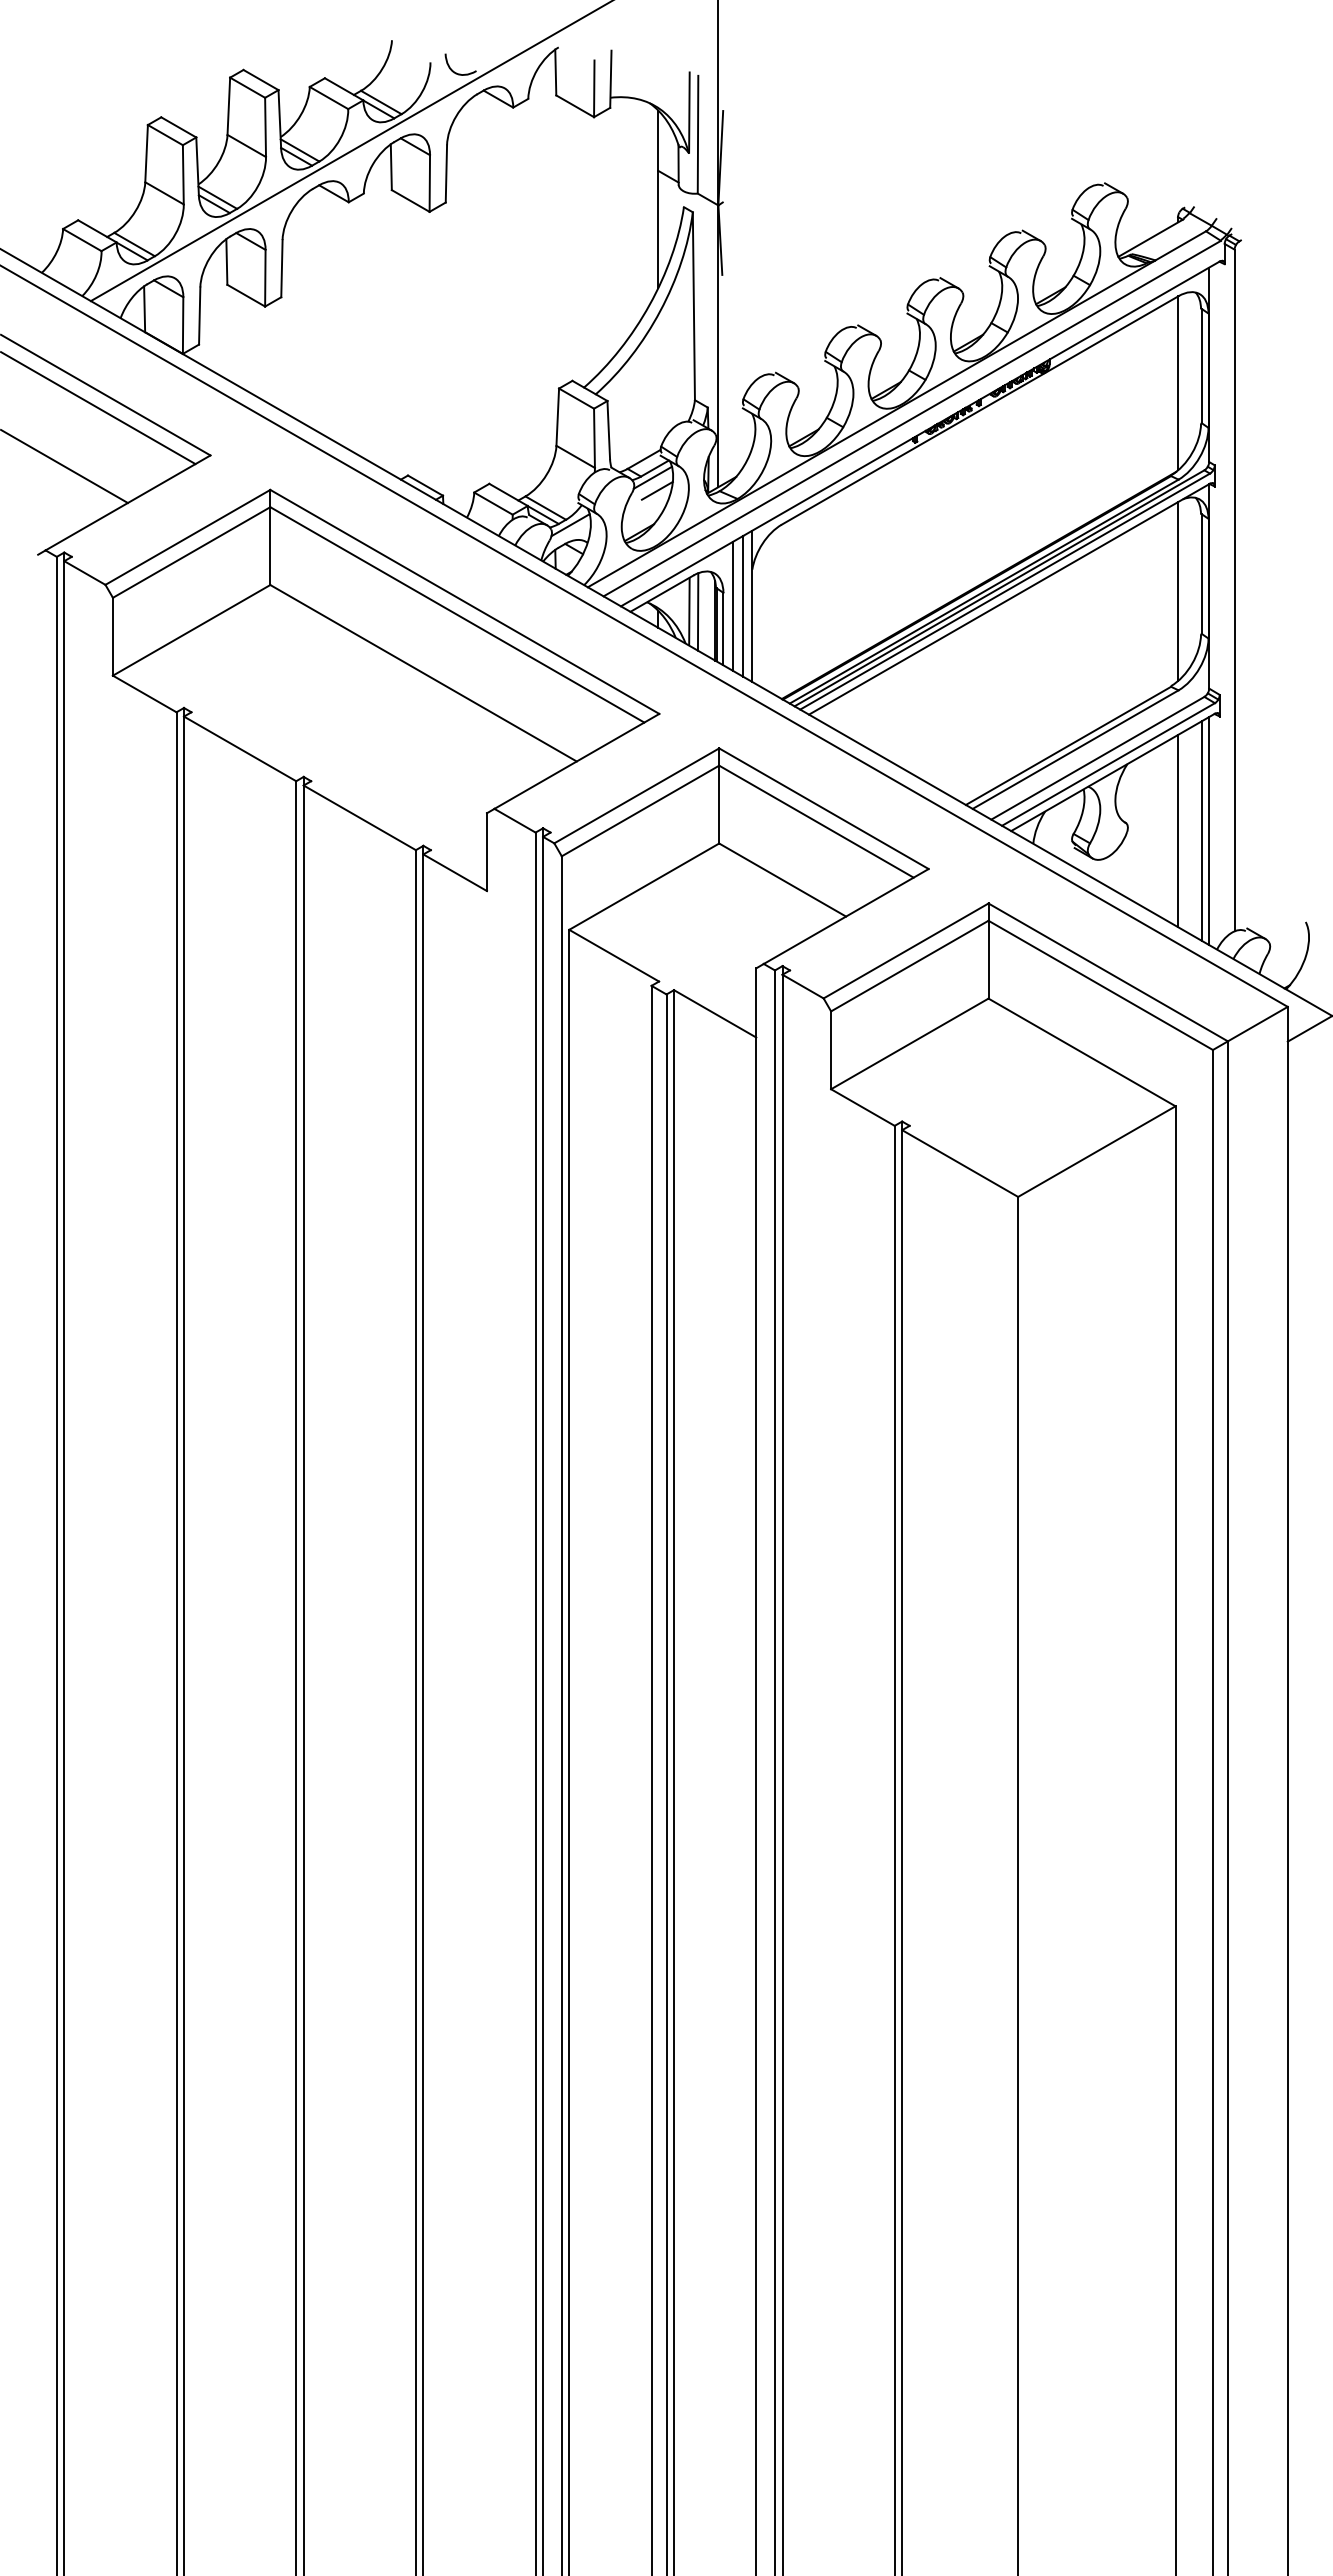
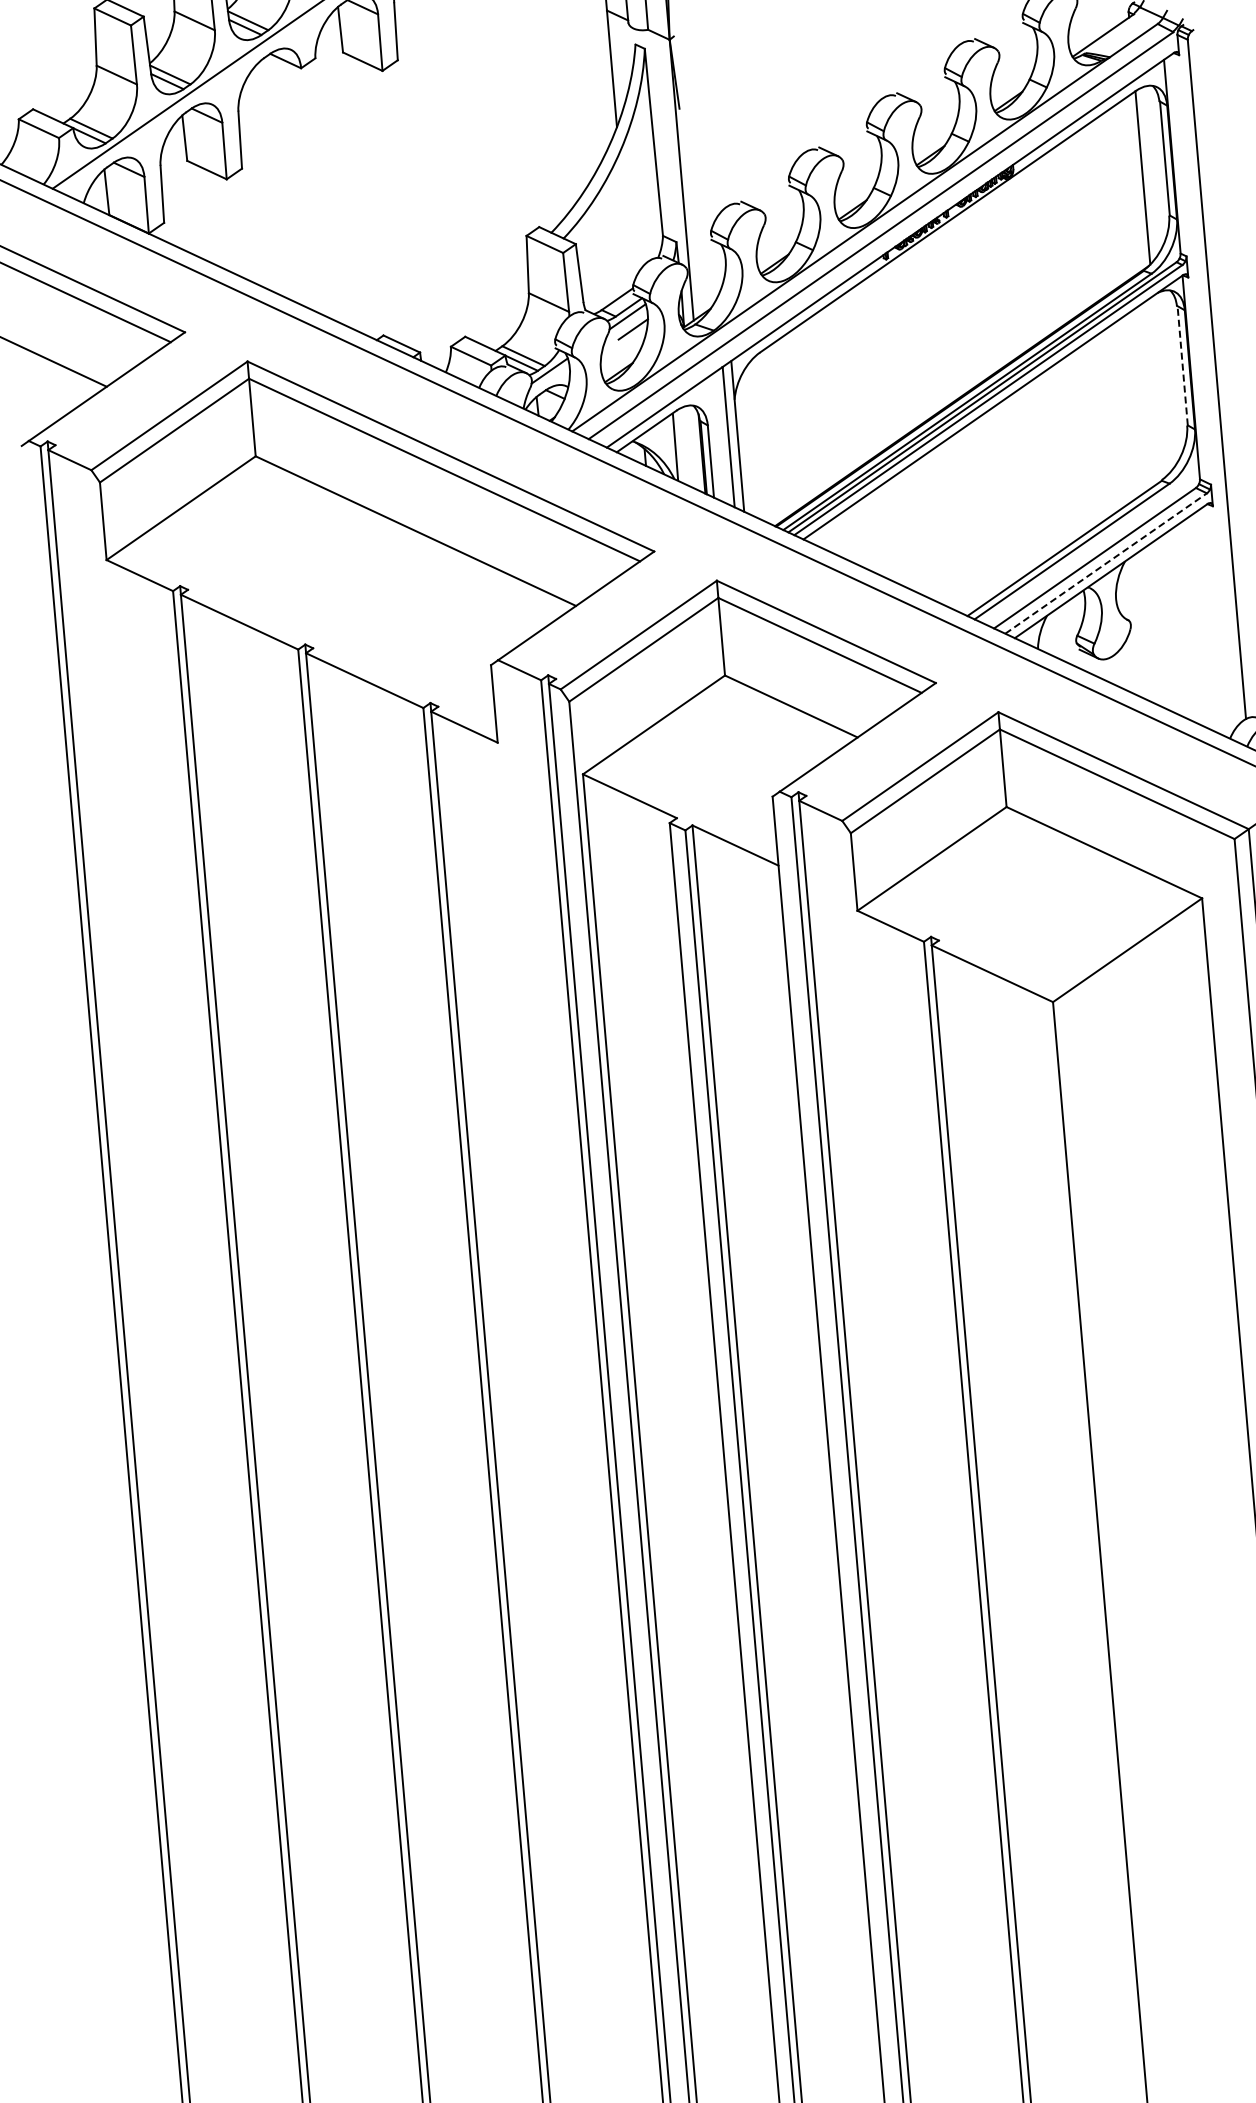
line: (1201, 574) -> (1182, 366), solid -> dashed
line: (1178, 591) -> (1161, 385), removed
line: (732, 606) -> (718, 438), removed
line: (697, 611) -> (683, 446), removed
line: (1108, 764) -> (1106, 563), solid -> dashed
line: (1178, 830) -> (1181, 623), removed
line: (1201, 830) -> (1204, 621), removed
line: (1209, 831) -> (1212, 621), removed

